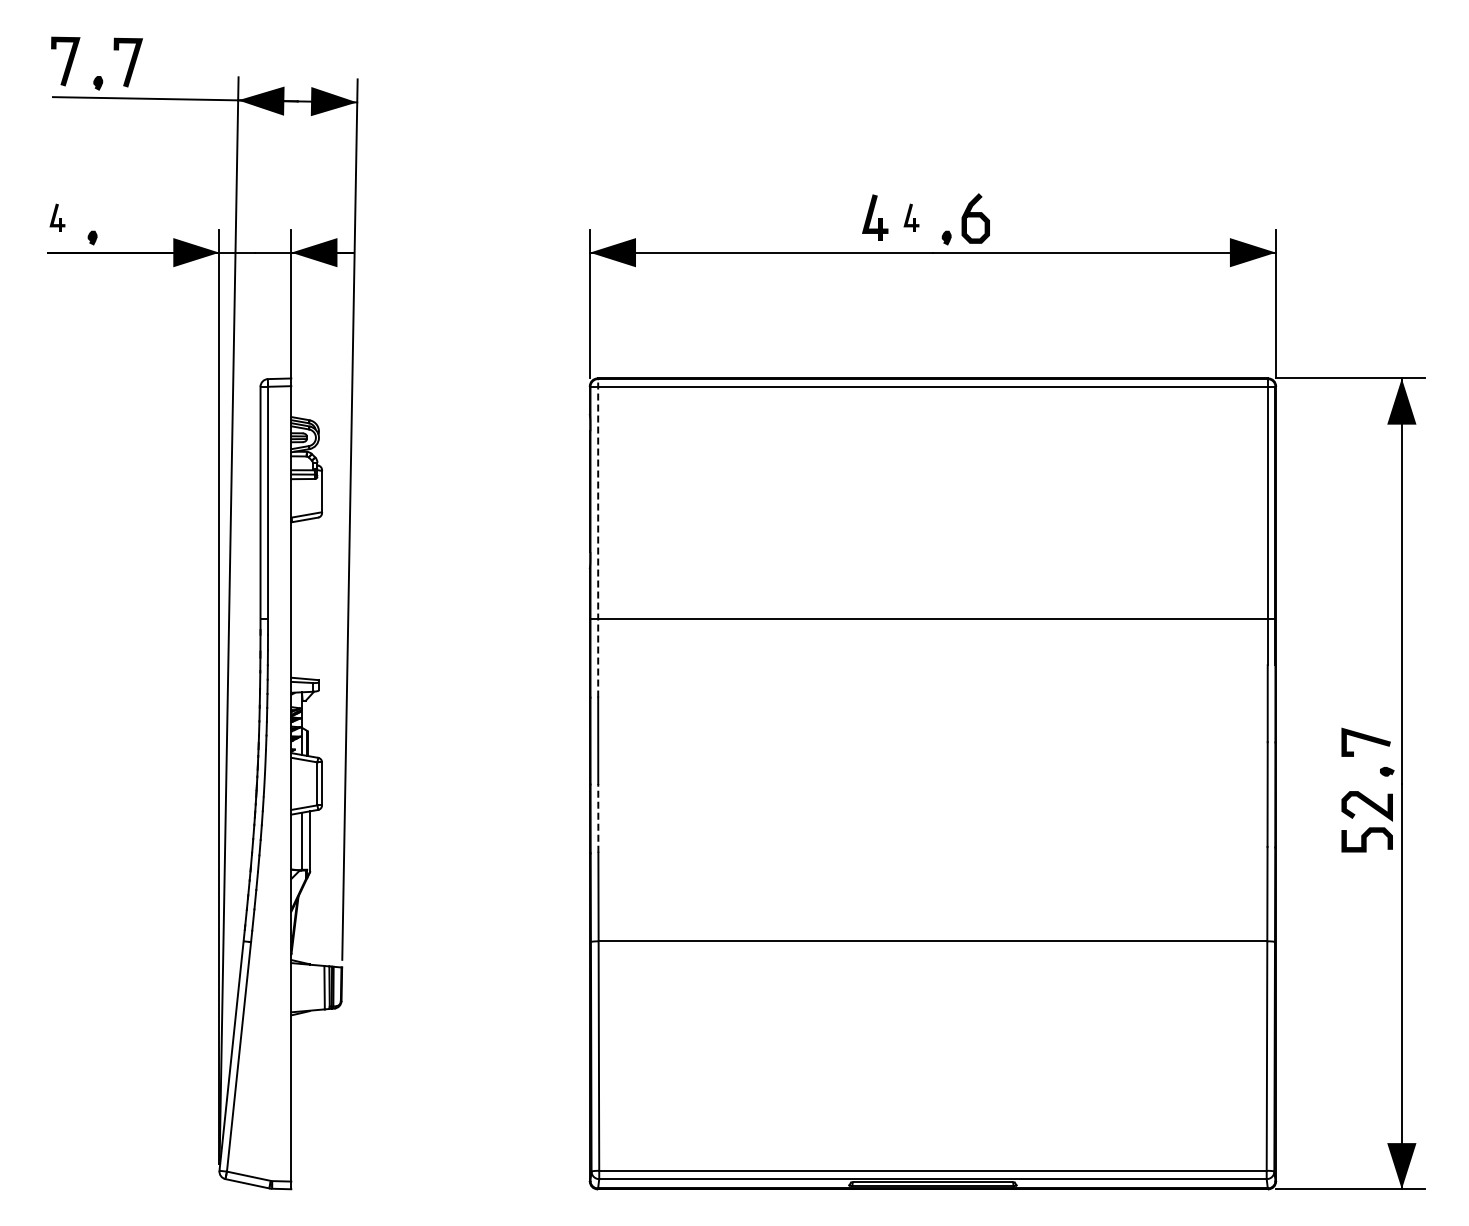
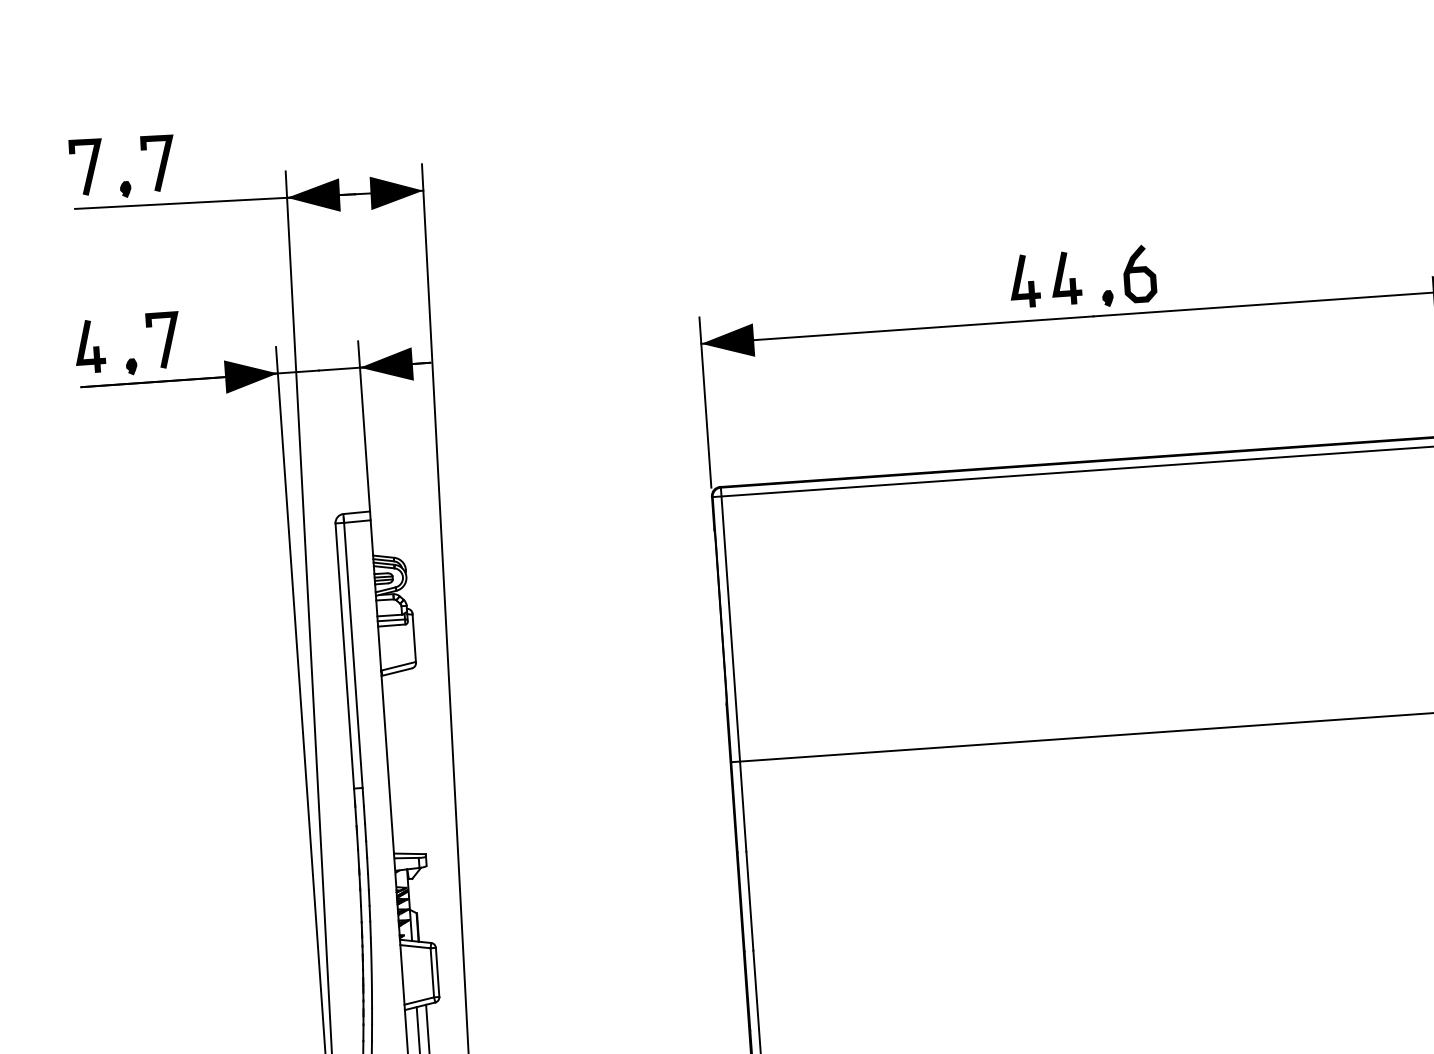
part: (57, 217) -> (89, 346), size x1.67
part: (911, 217) -> (1066, 277), size x1.67
line: (123, 218) -> (165, 342), added
line: (598, 537) -> (733, 668), dashed -> solid
line: (598, 817) -> (756, 988), dashed -> solid

